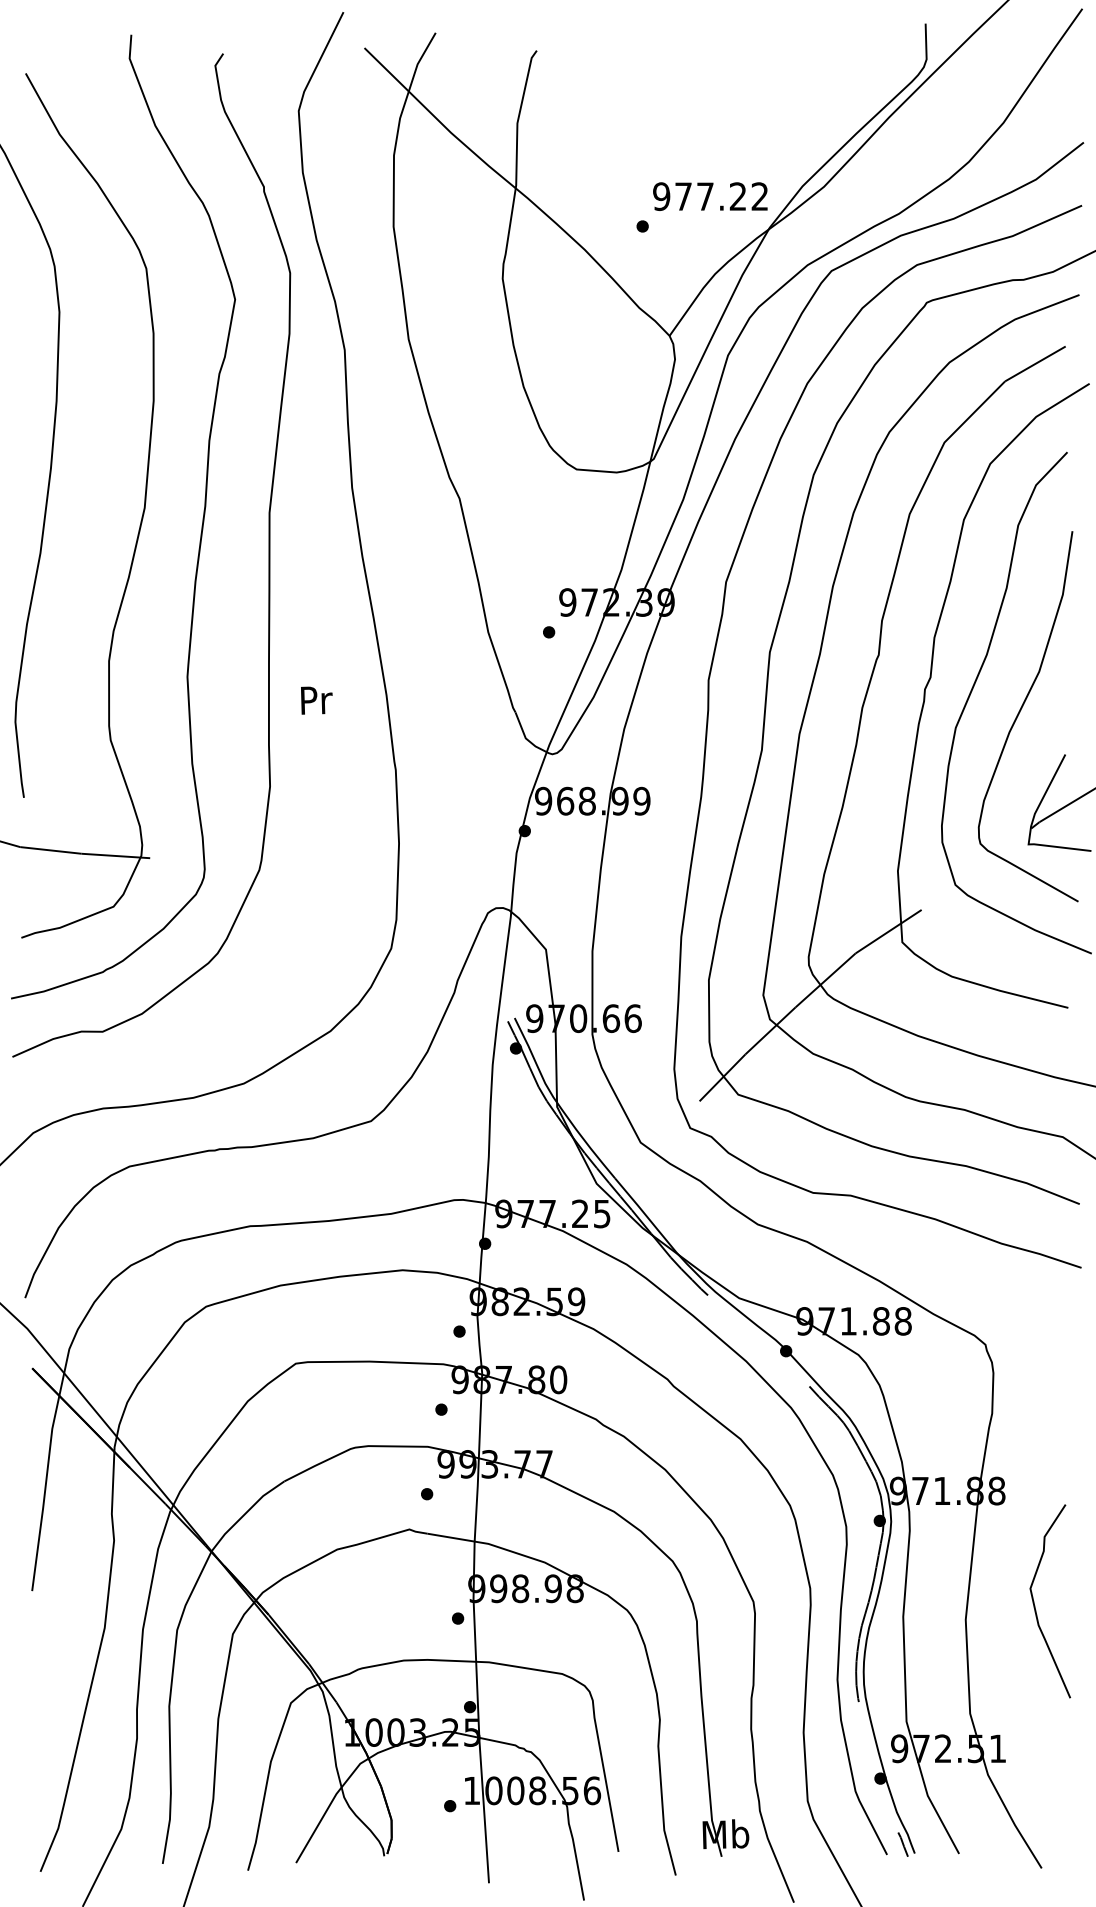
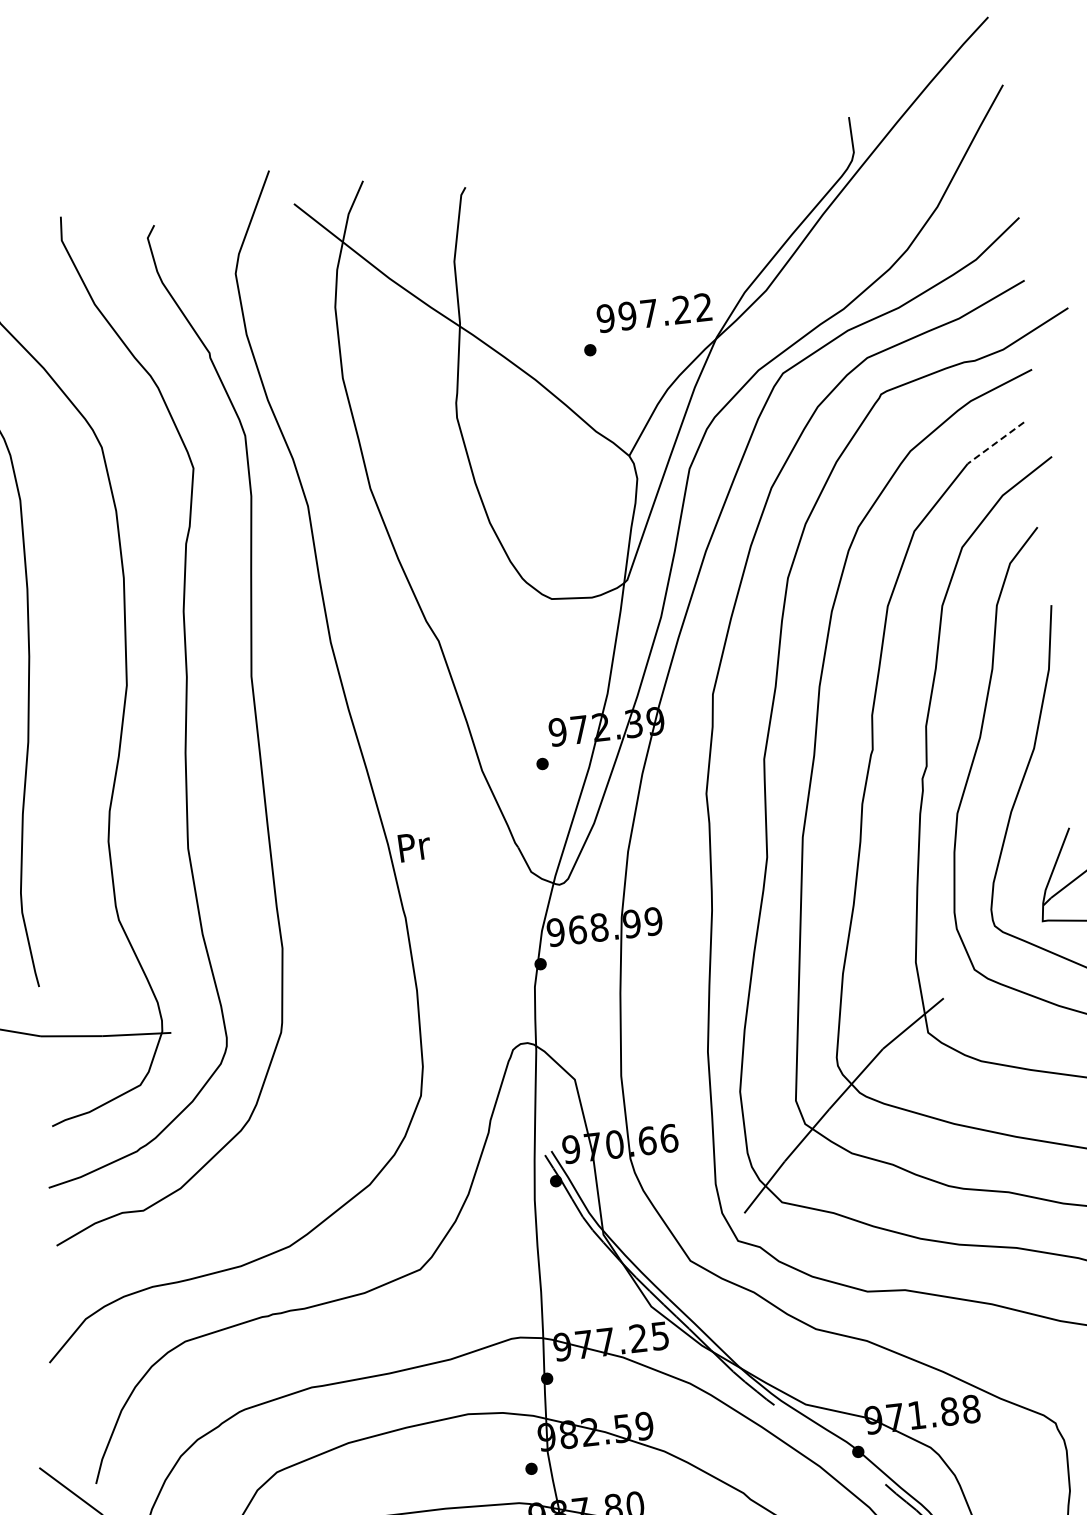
text: (683, 196) -> (627, 315), 977.22 -> 997.22
line: (1035, 363) -> (995, 442), solid -> dashed
text: (316, 700) -> (414, 846), moved

